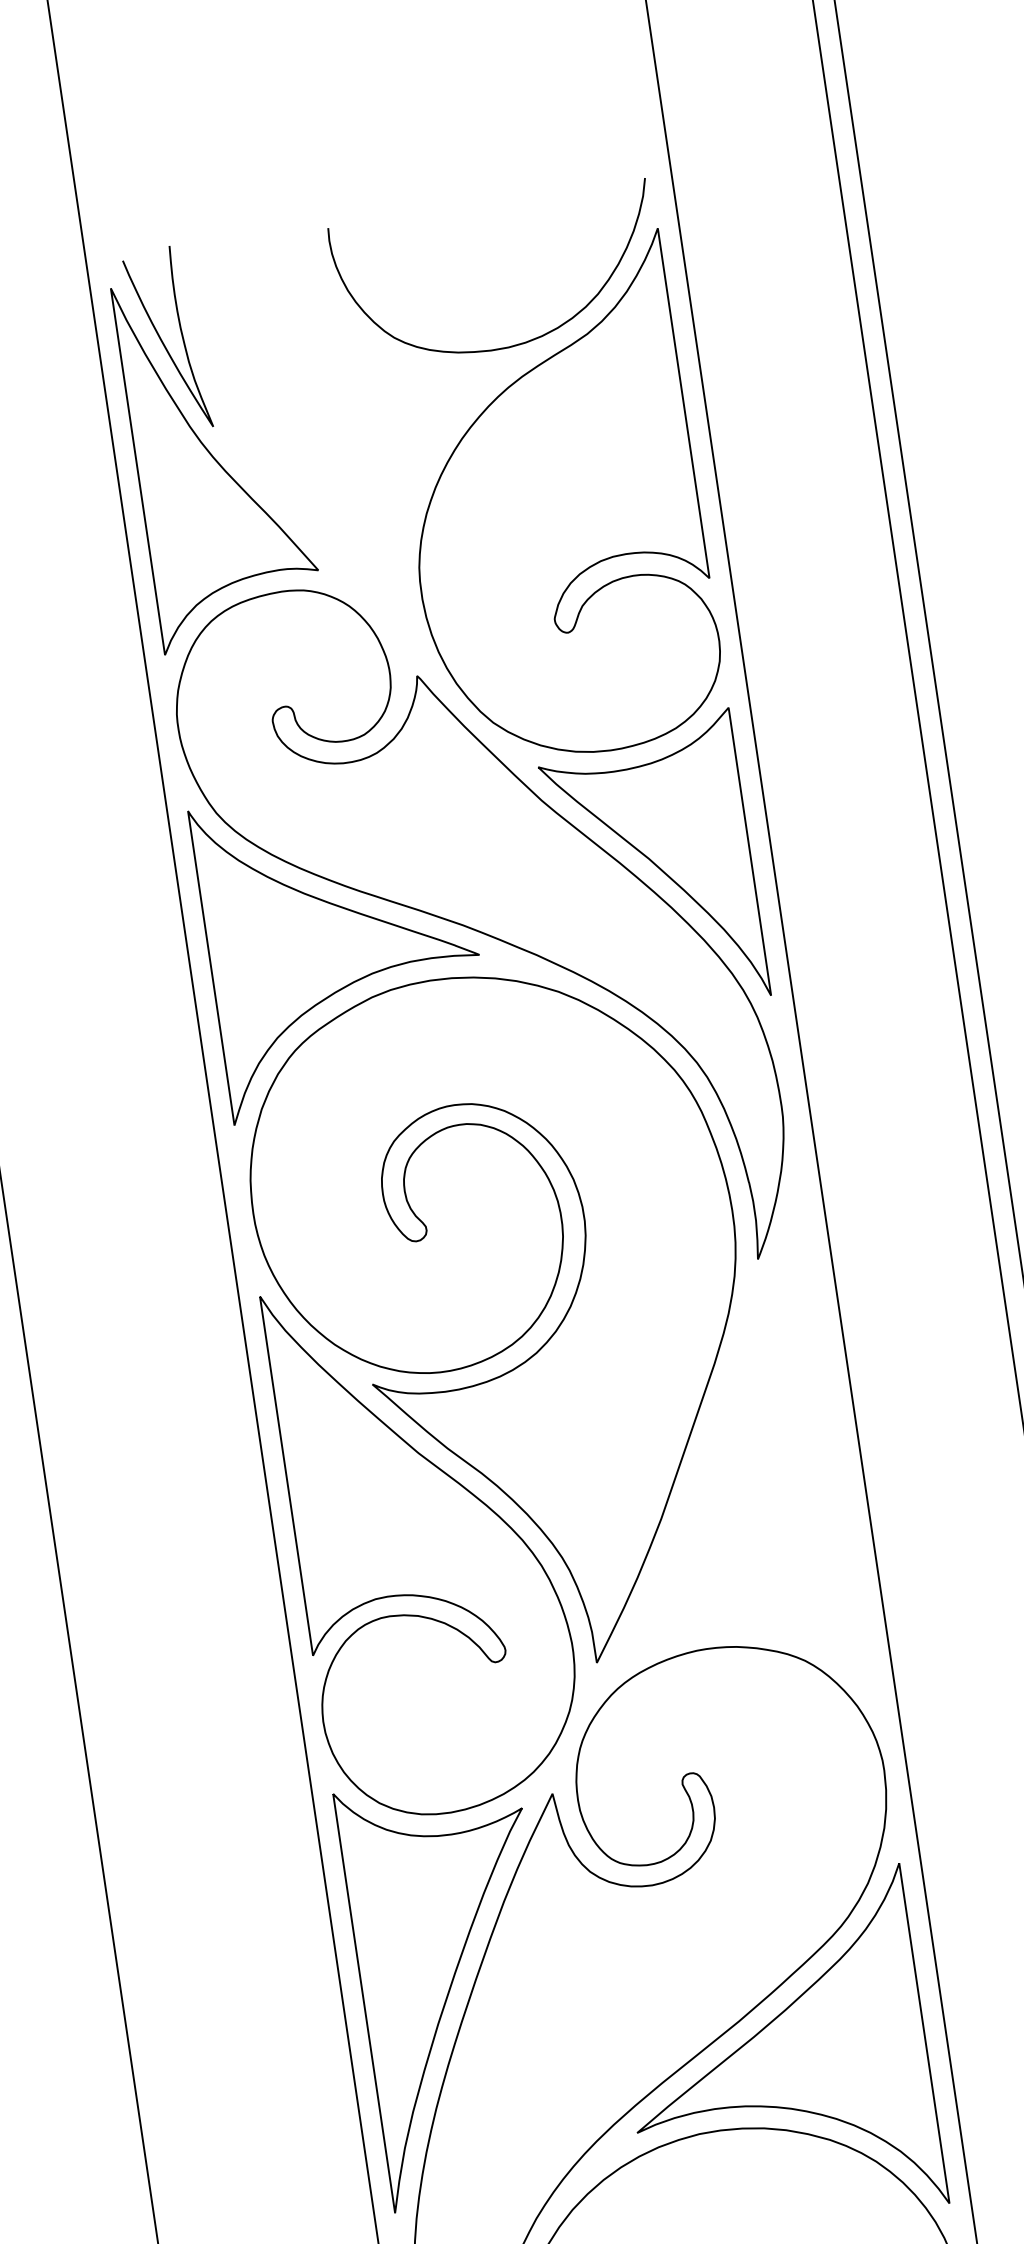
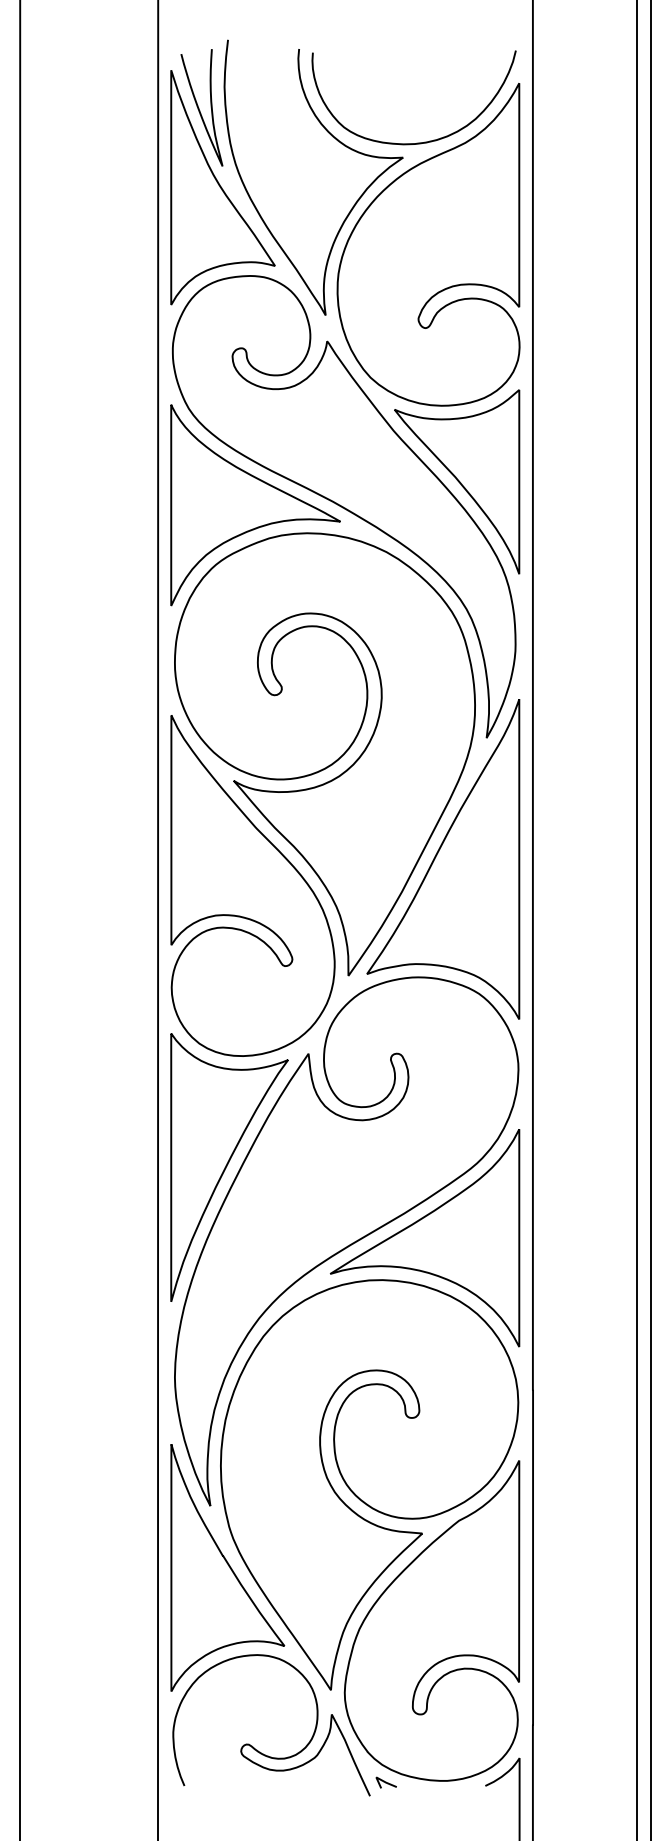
curve: (387, 361) -> (337, 141), added
part: (718, 1459) -> (443, 859), added

